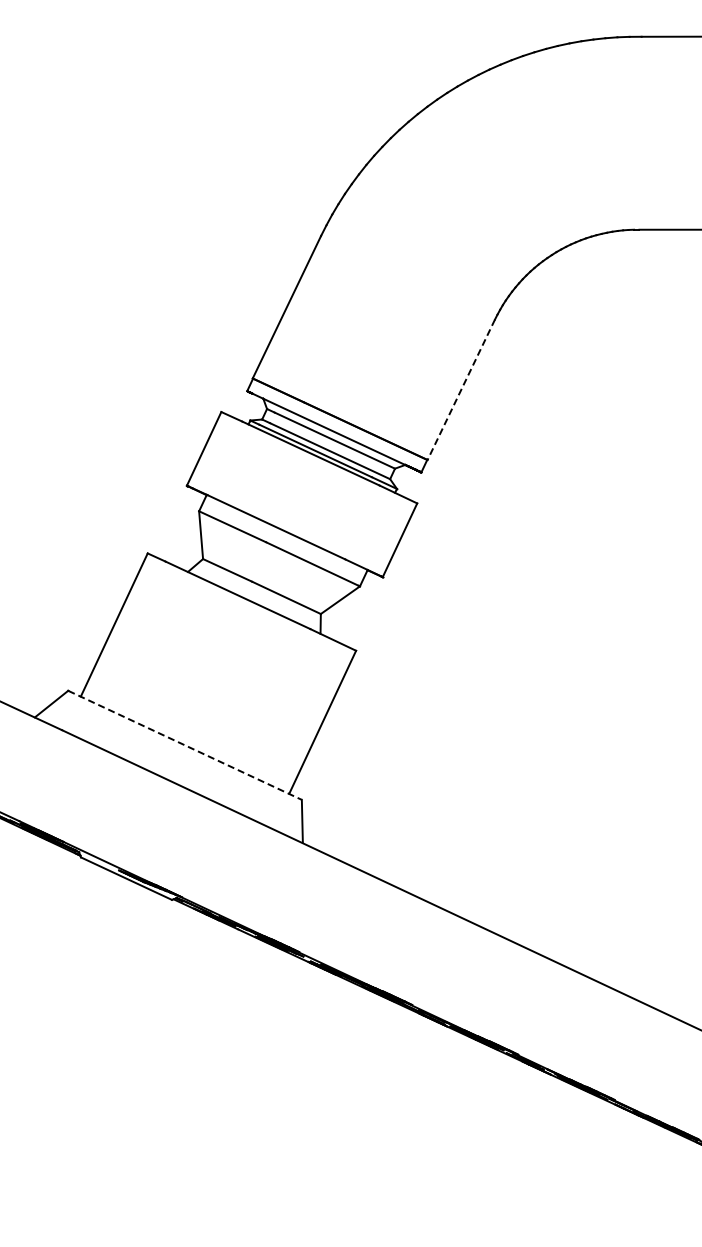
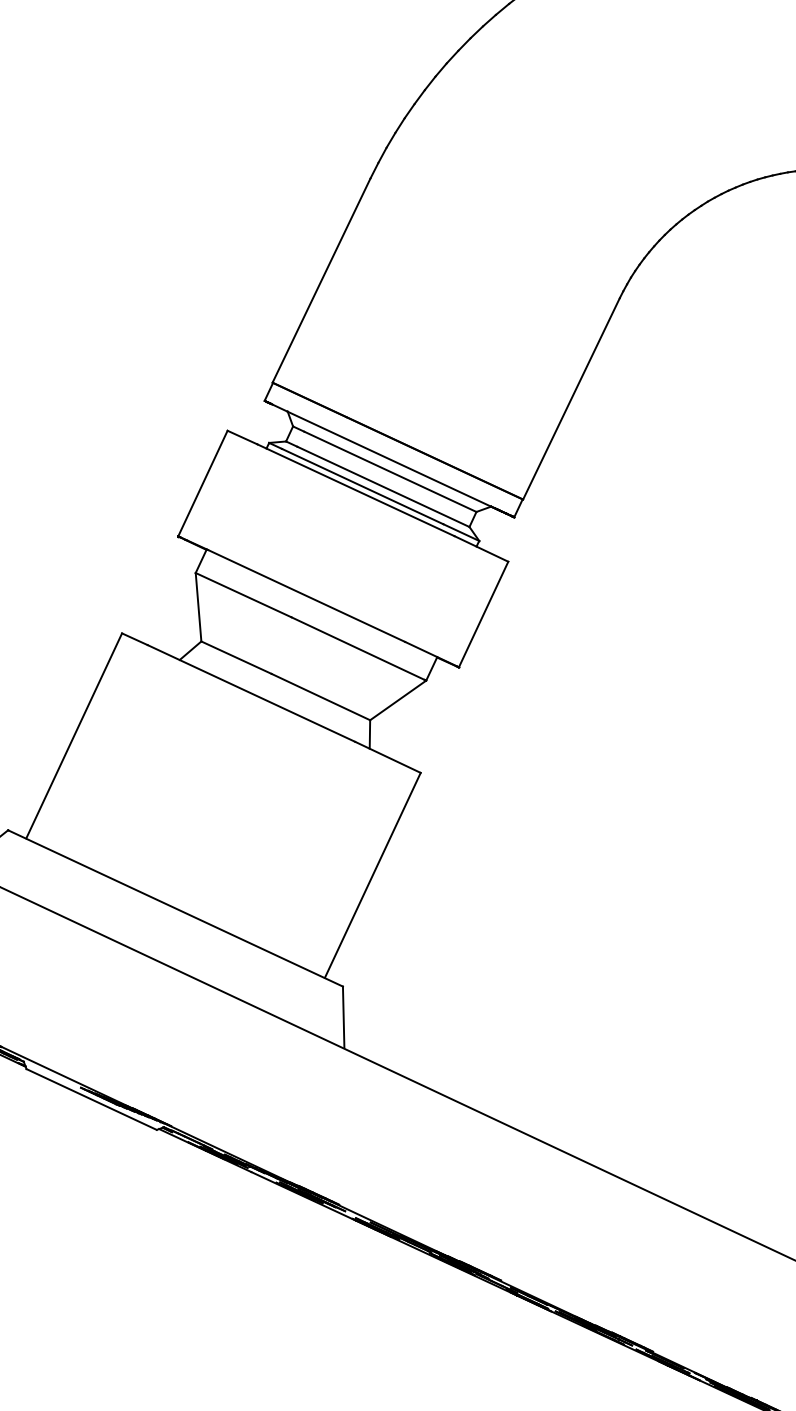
line: (461, 389) -> (571, 398), dashed -> solid
line: (185, 745) -> (176, 908), dashed -> solid

